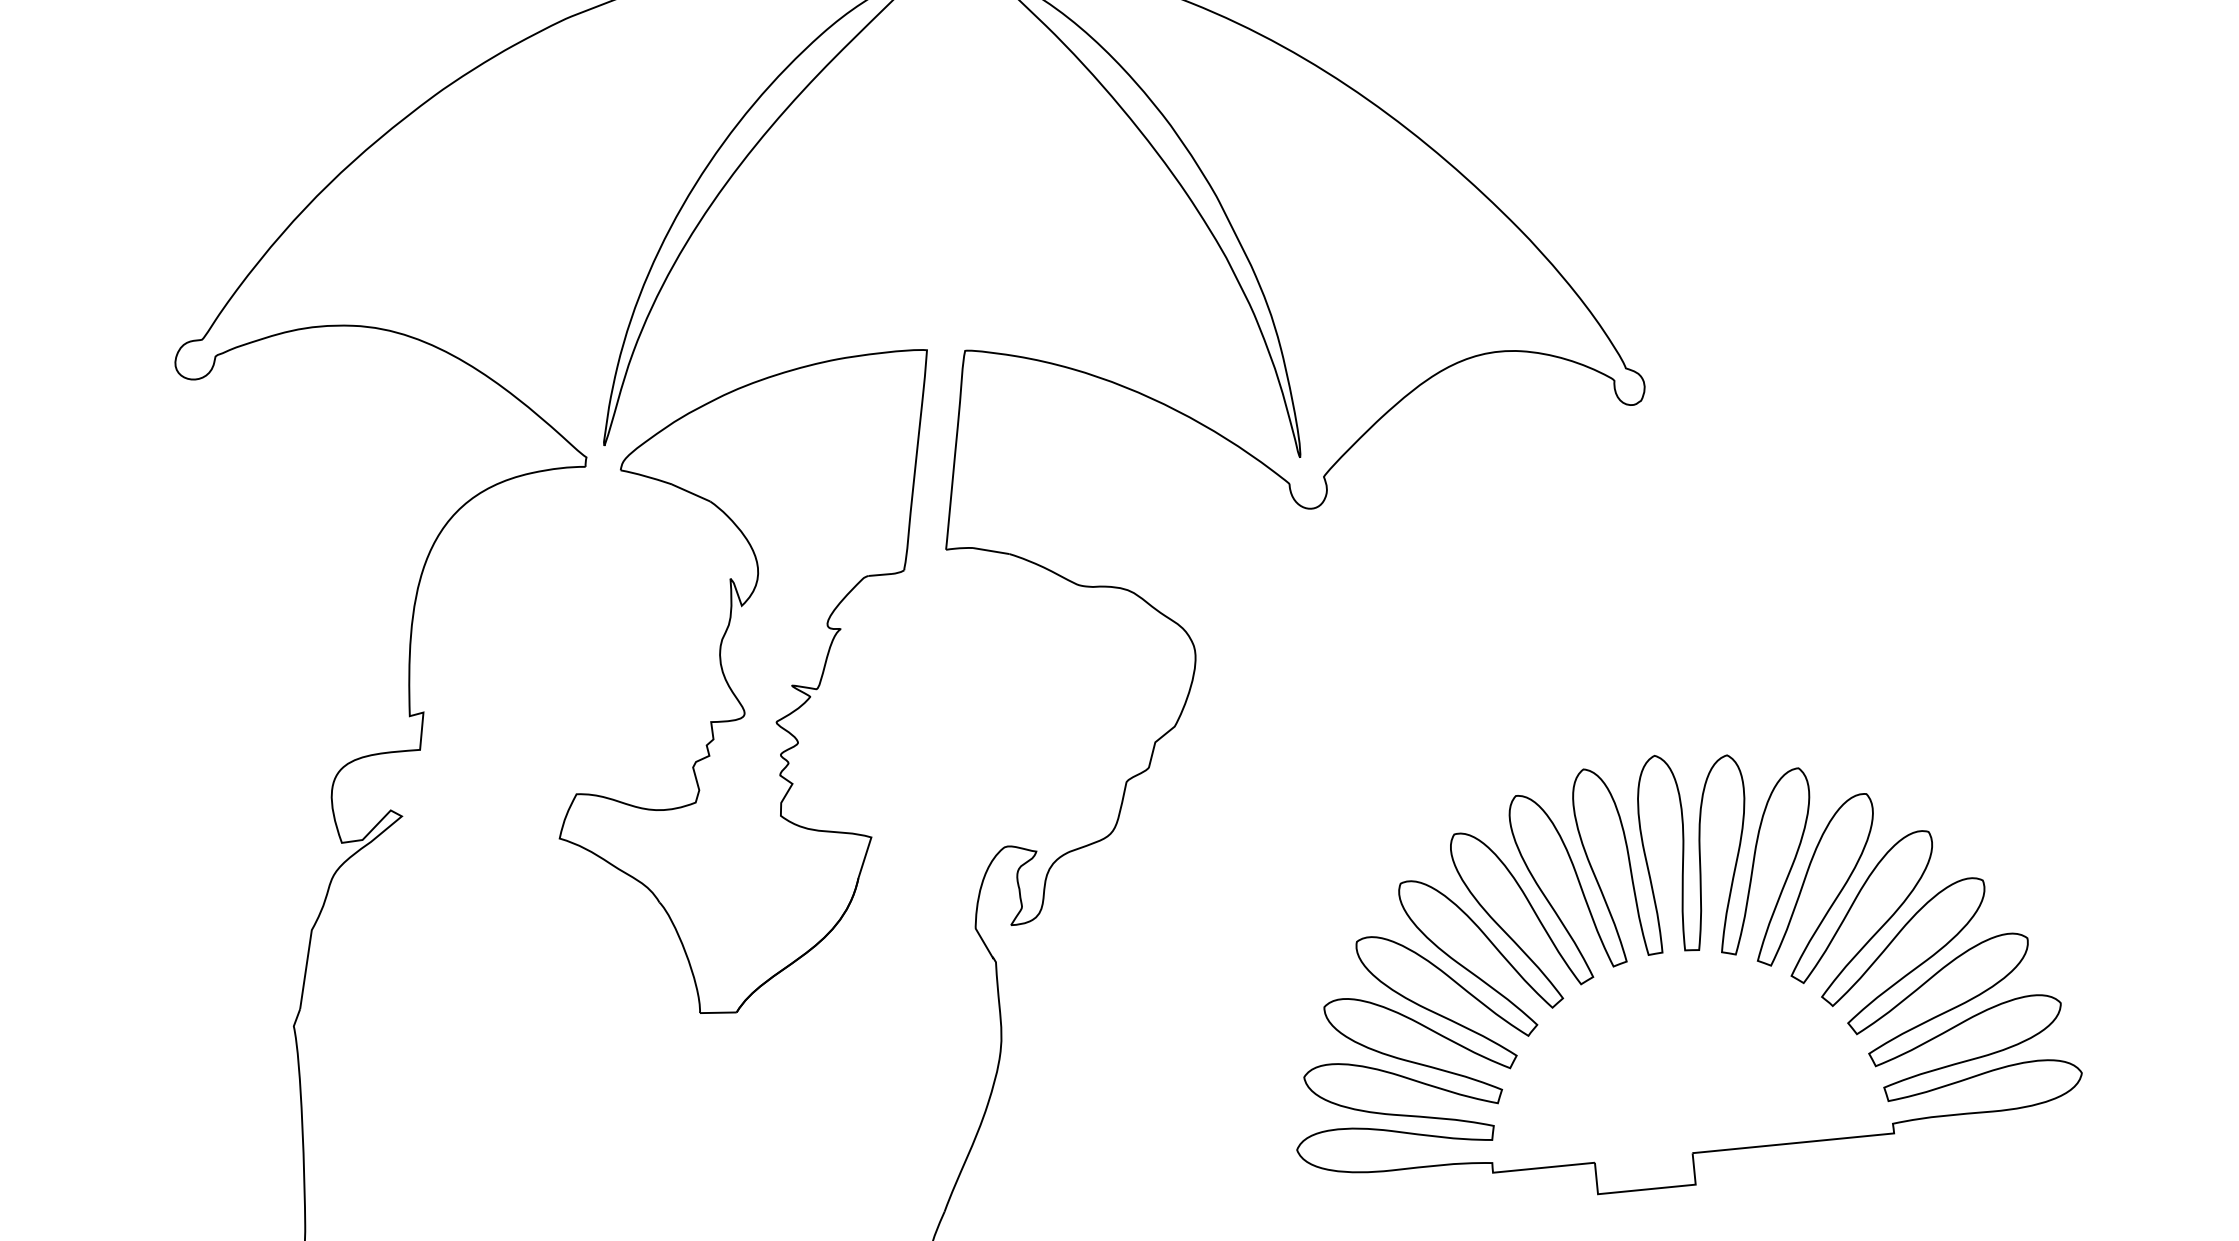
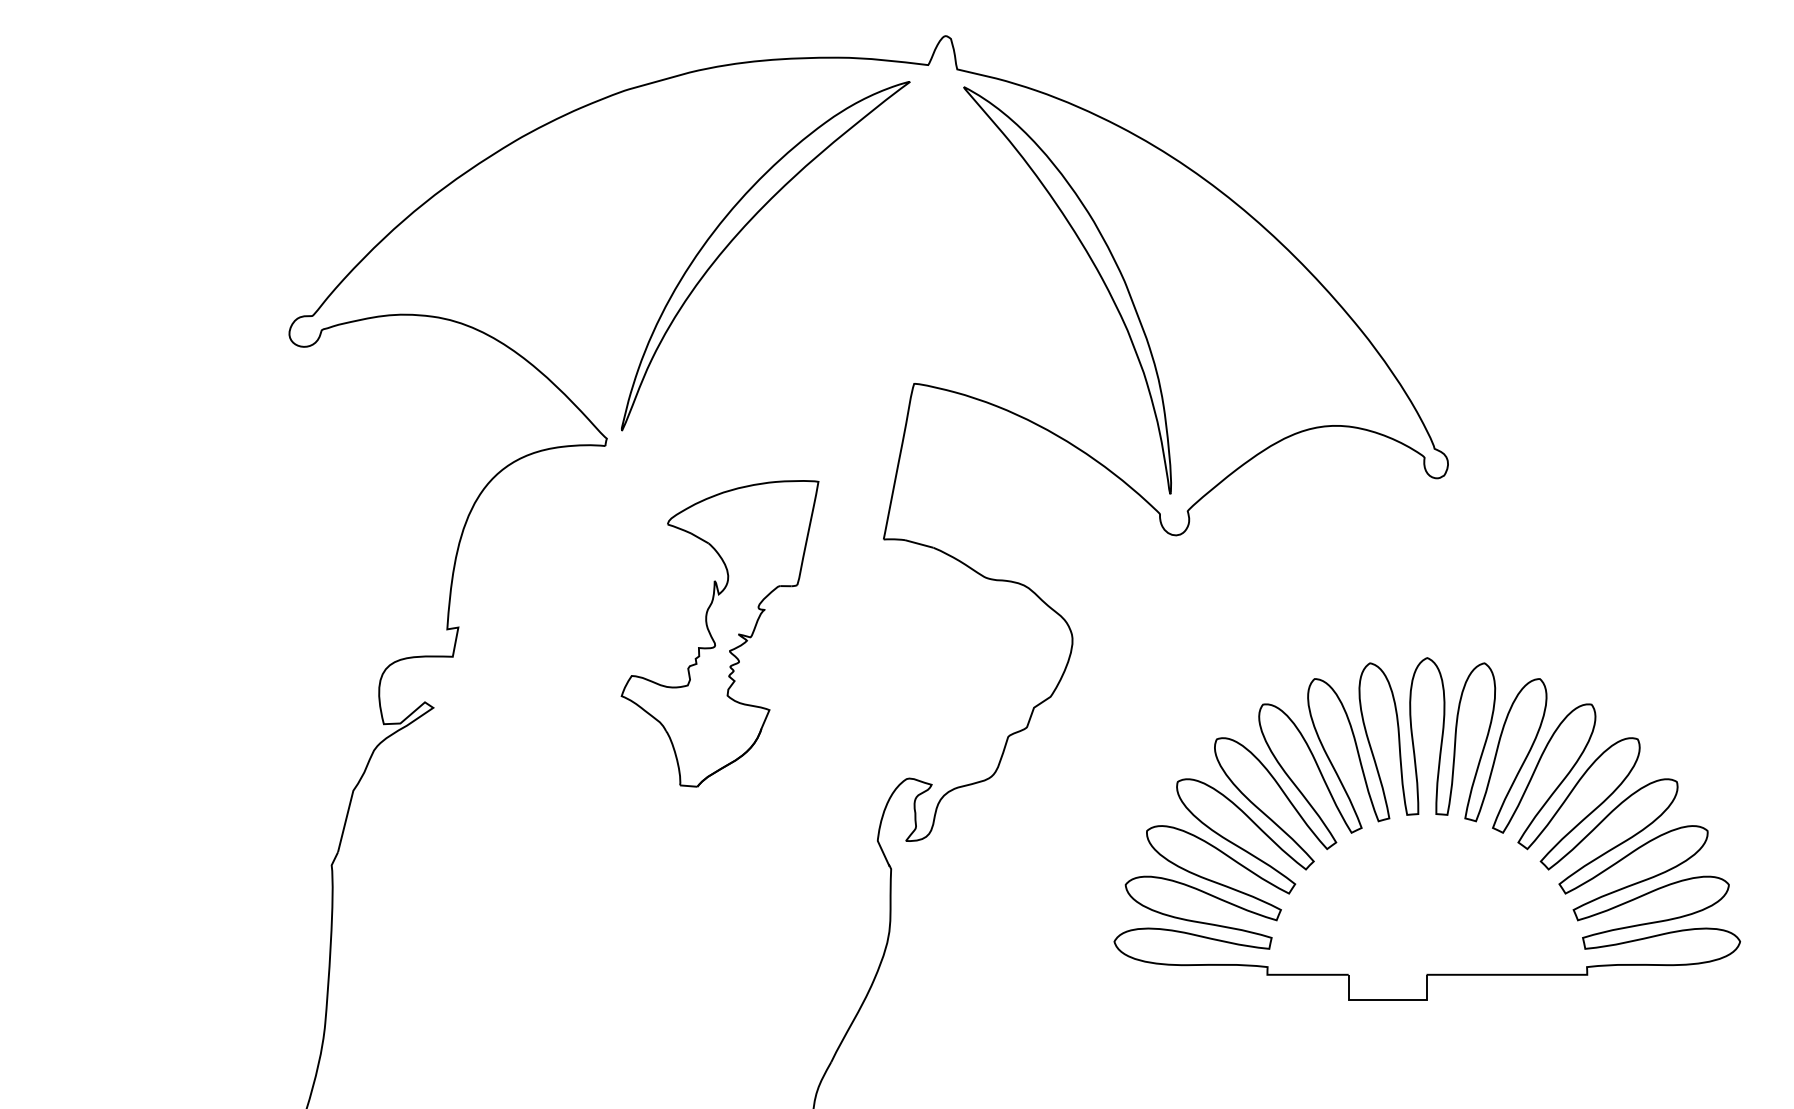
part: (751, 687) -> (719, 633), size x0.6
part: (1674, 969) -> (1426, 828), moved

